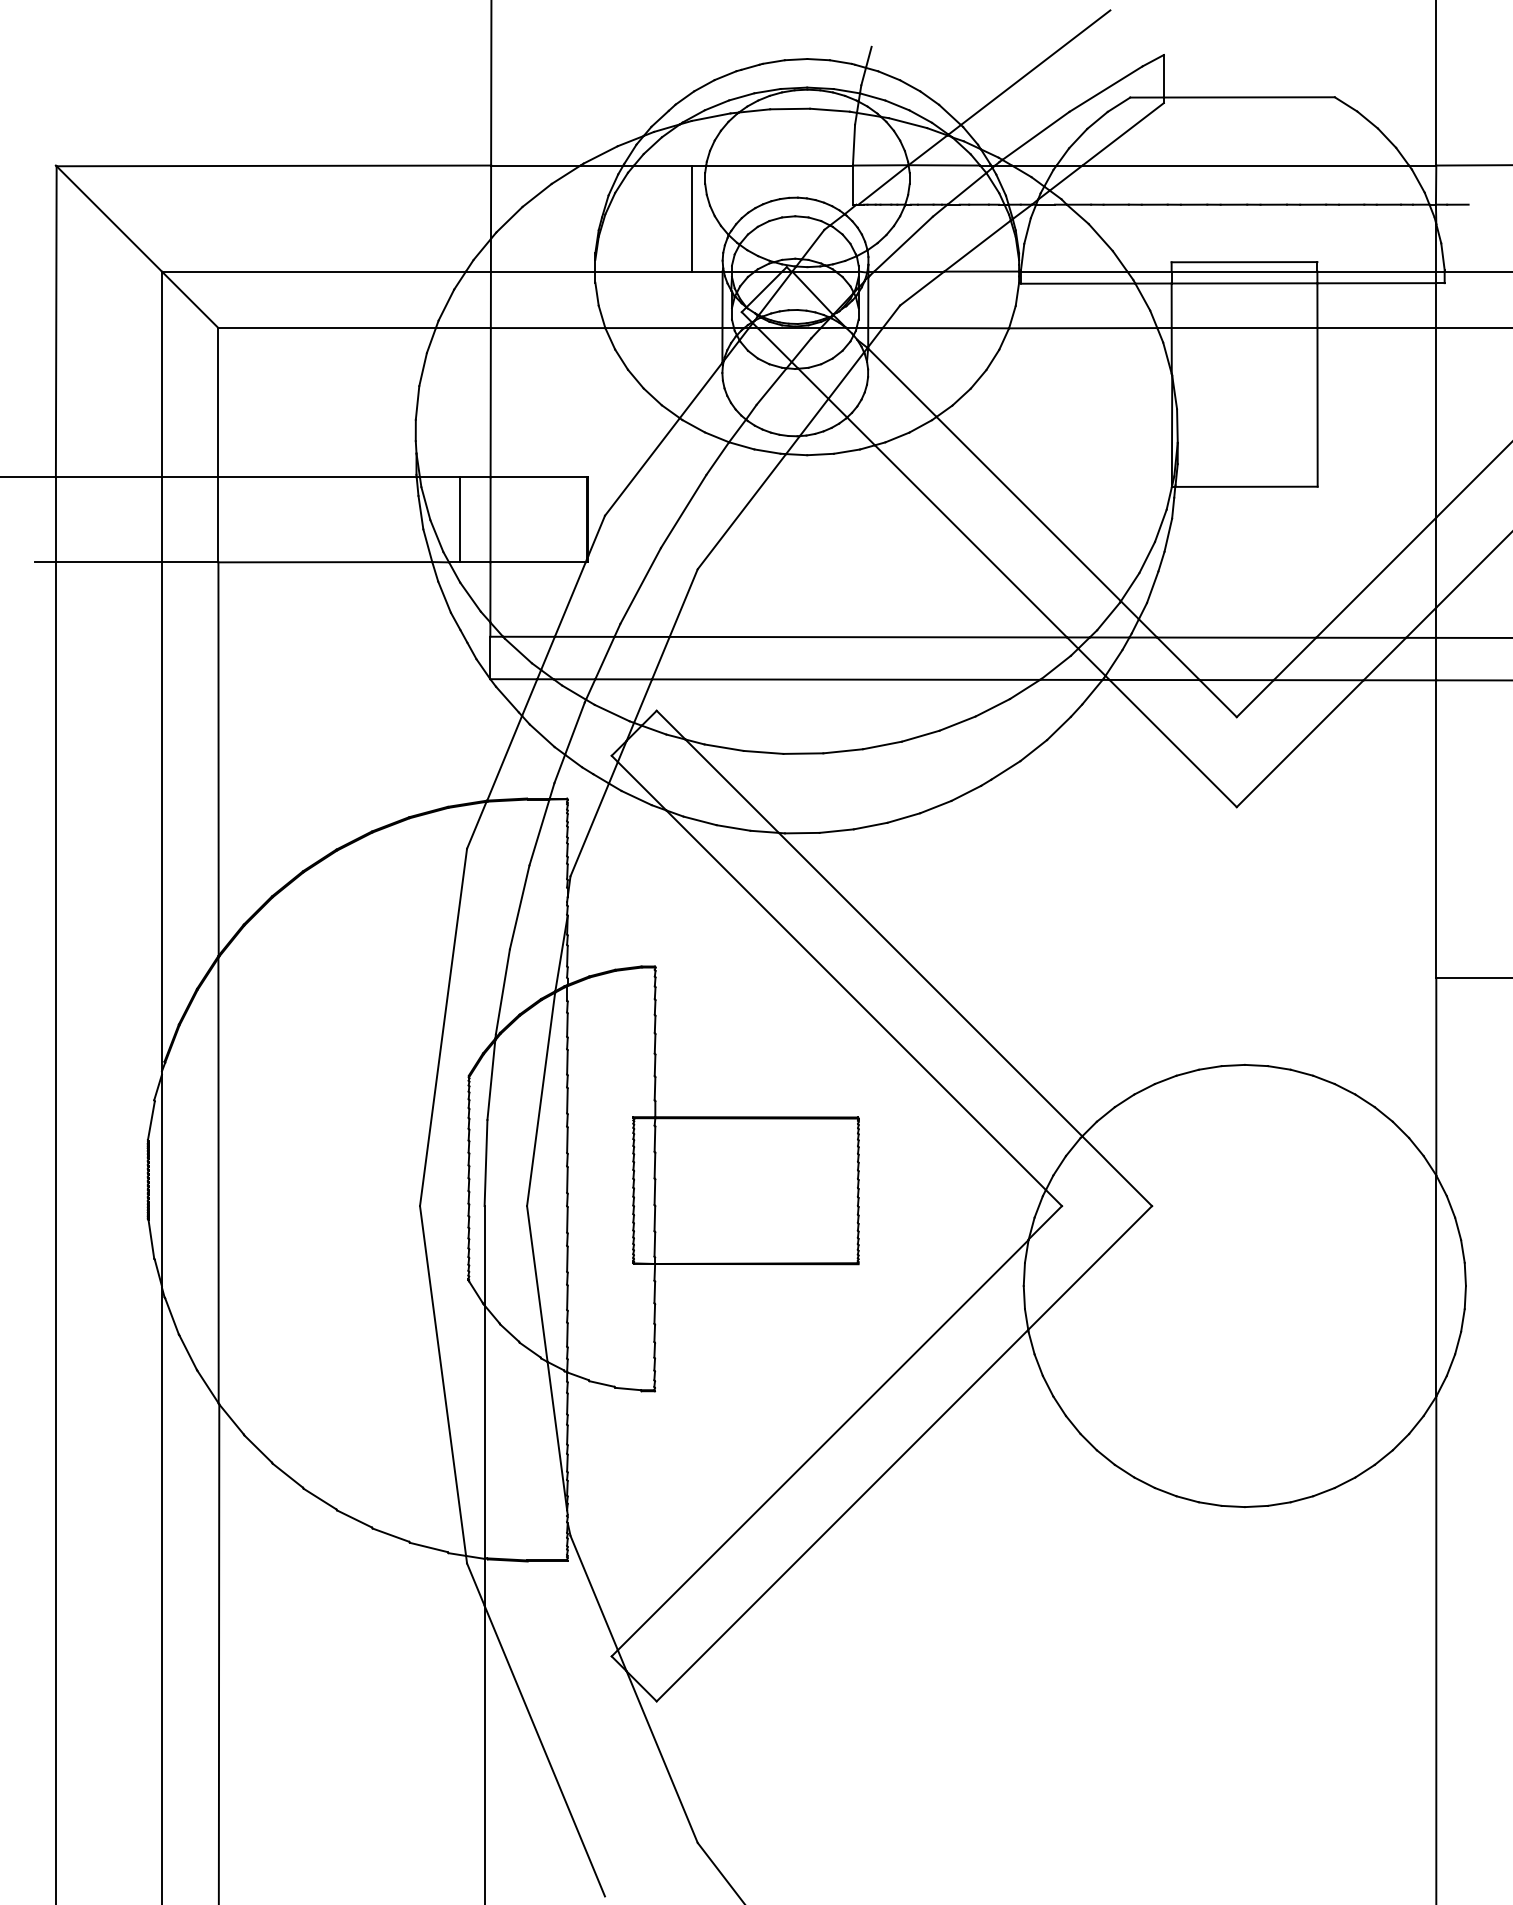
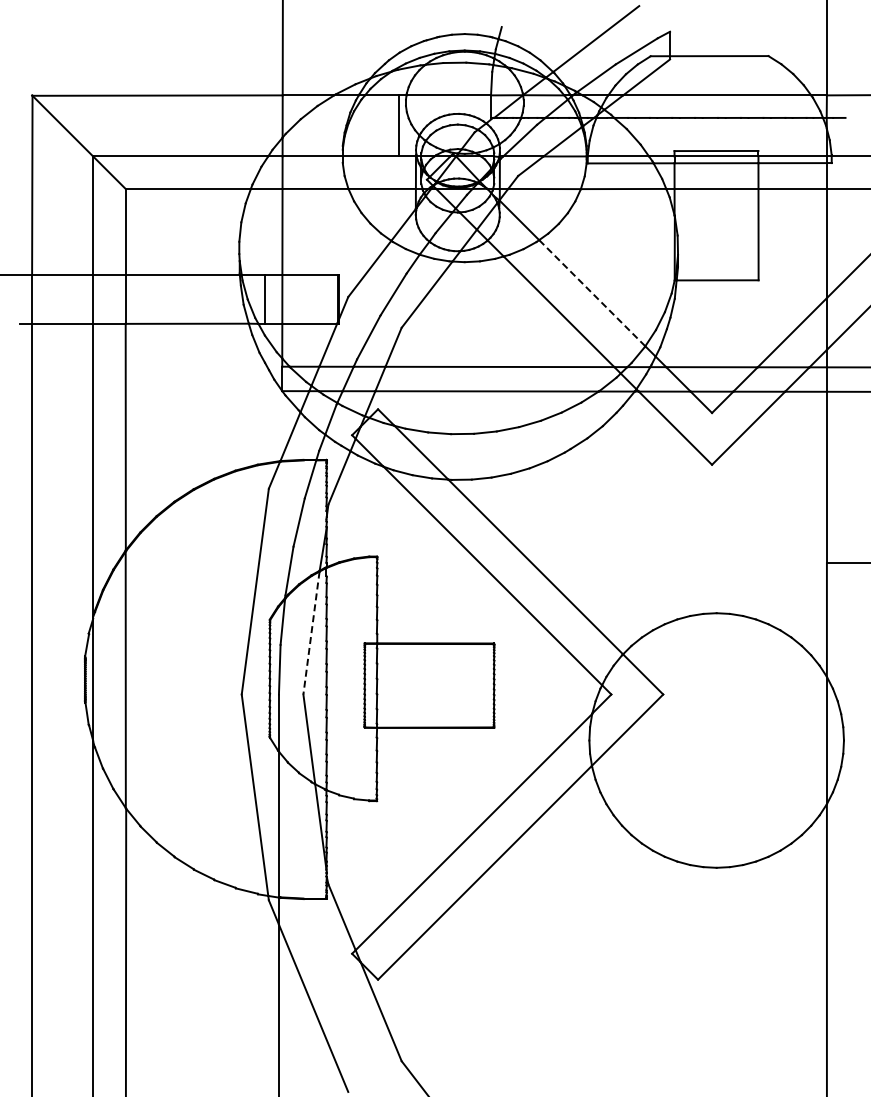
line: (1027, 507) -> (591, 292), solid -> dashed
line: (541, 1100) -> (311, 633), solid -> dashed

